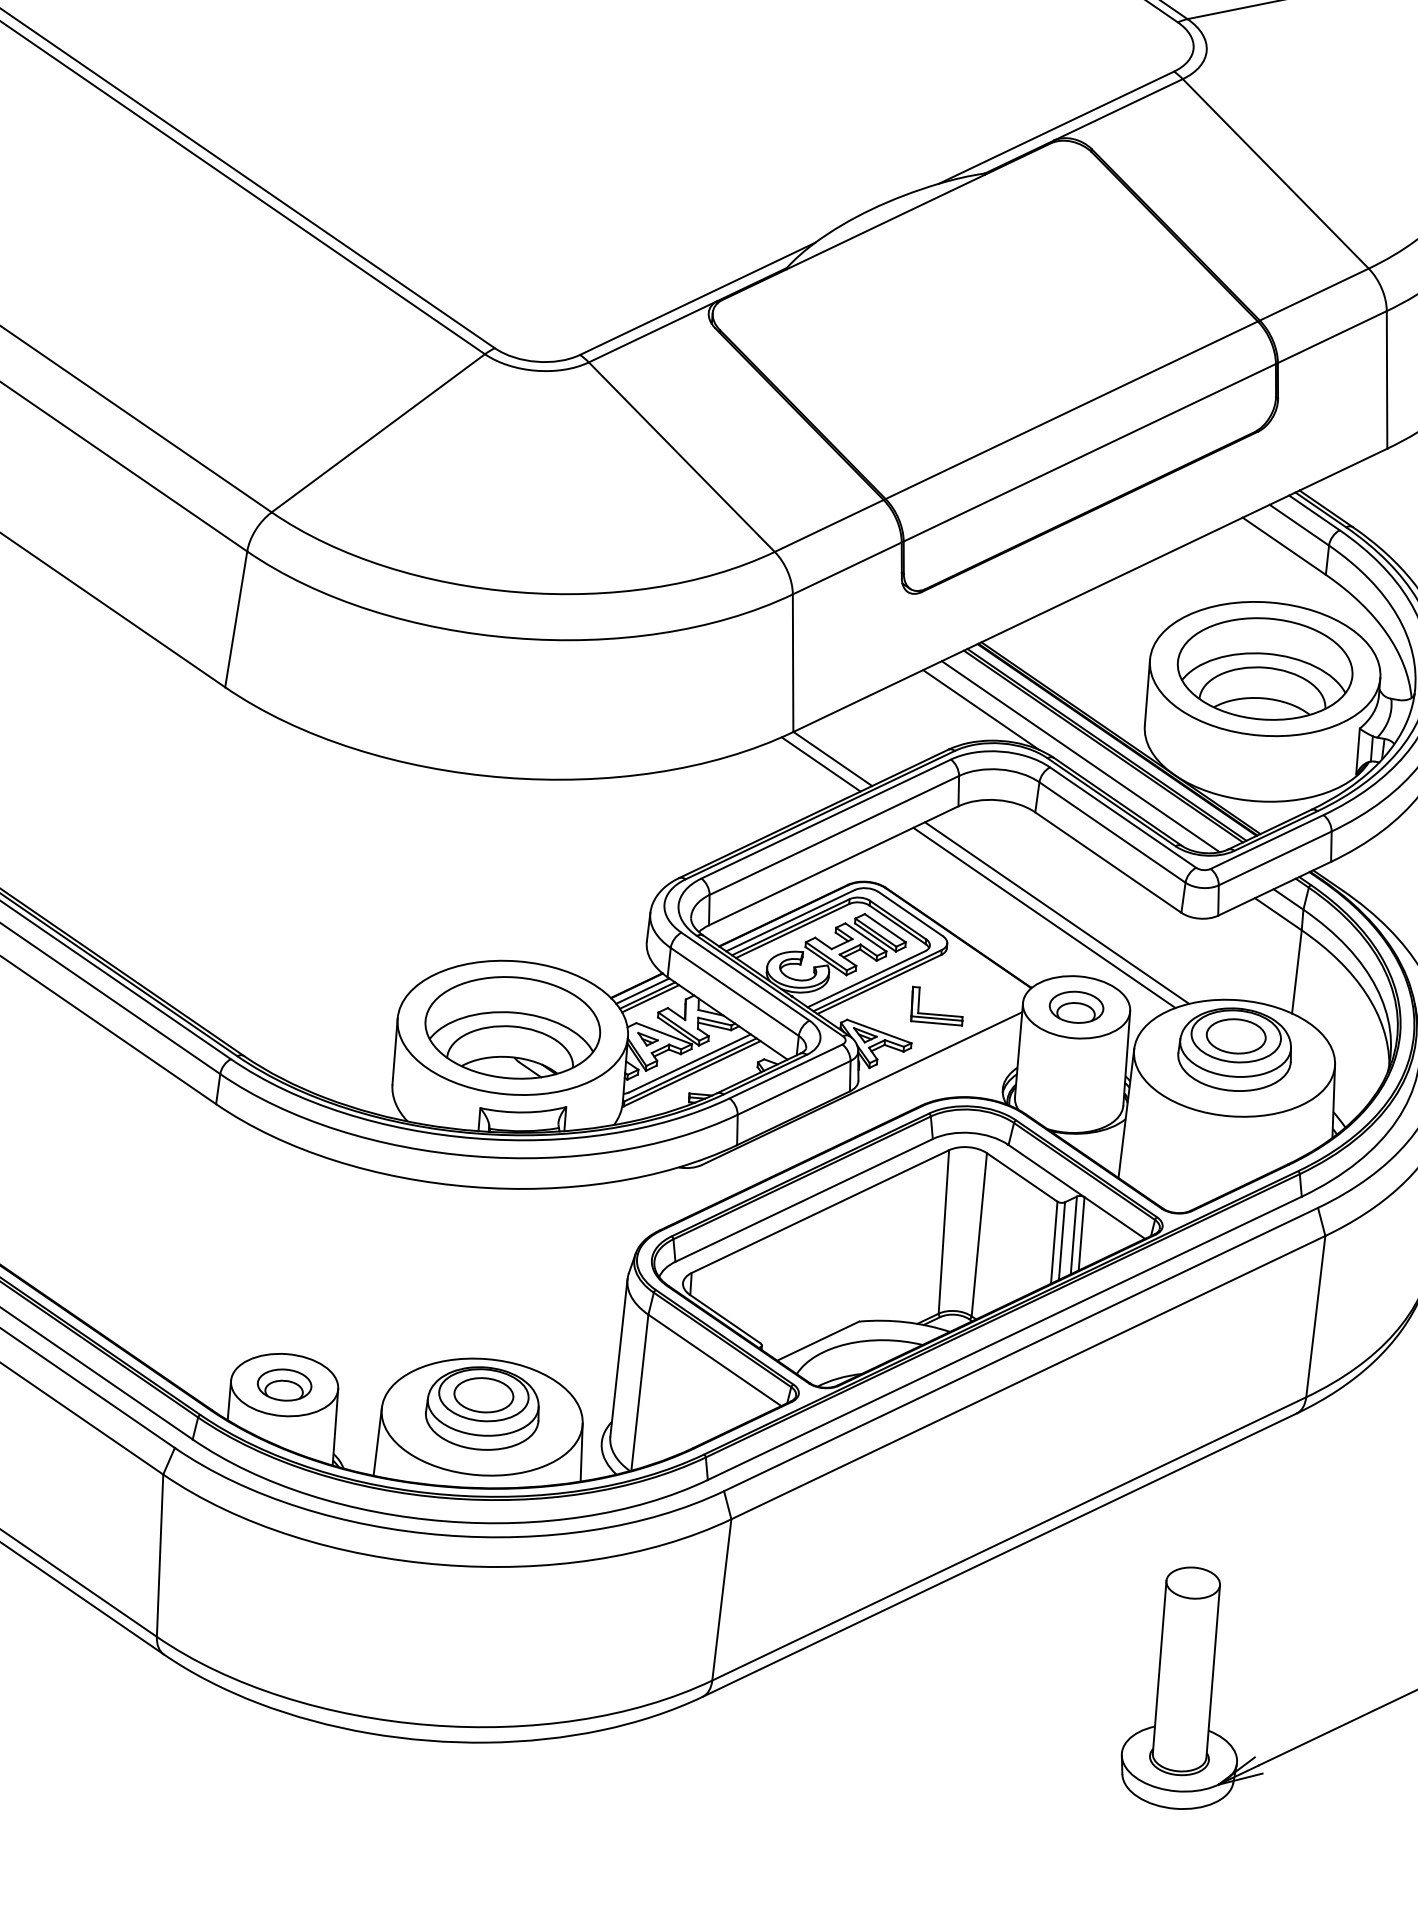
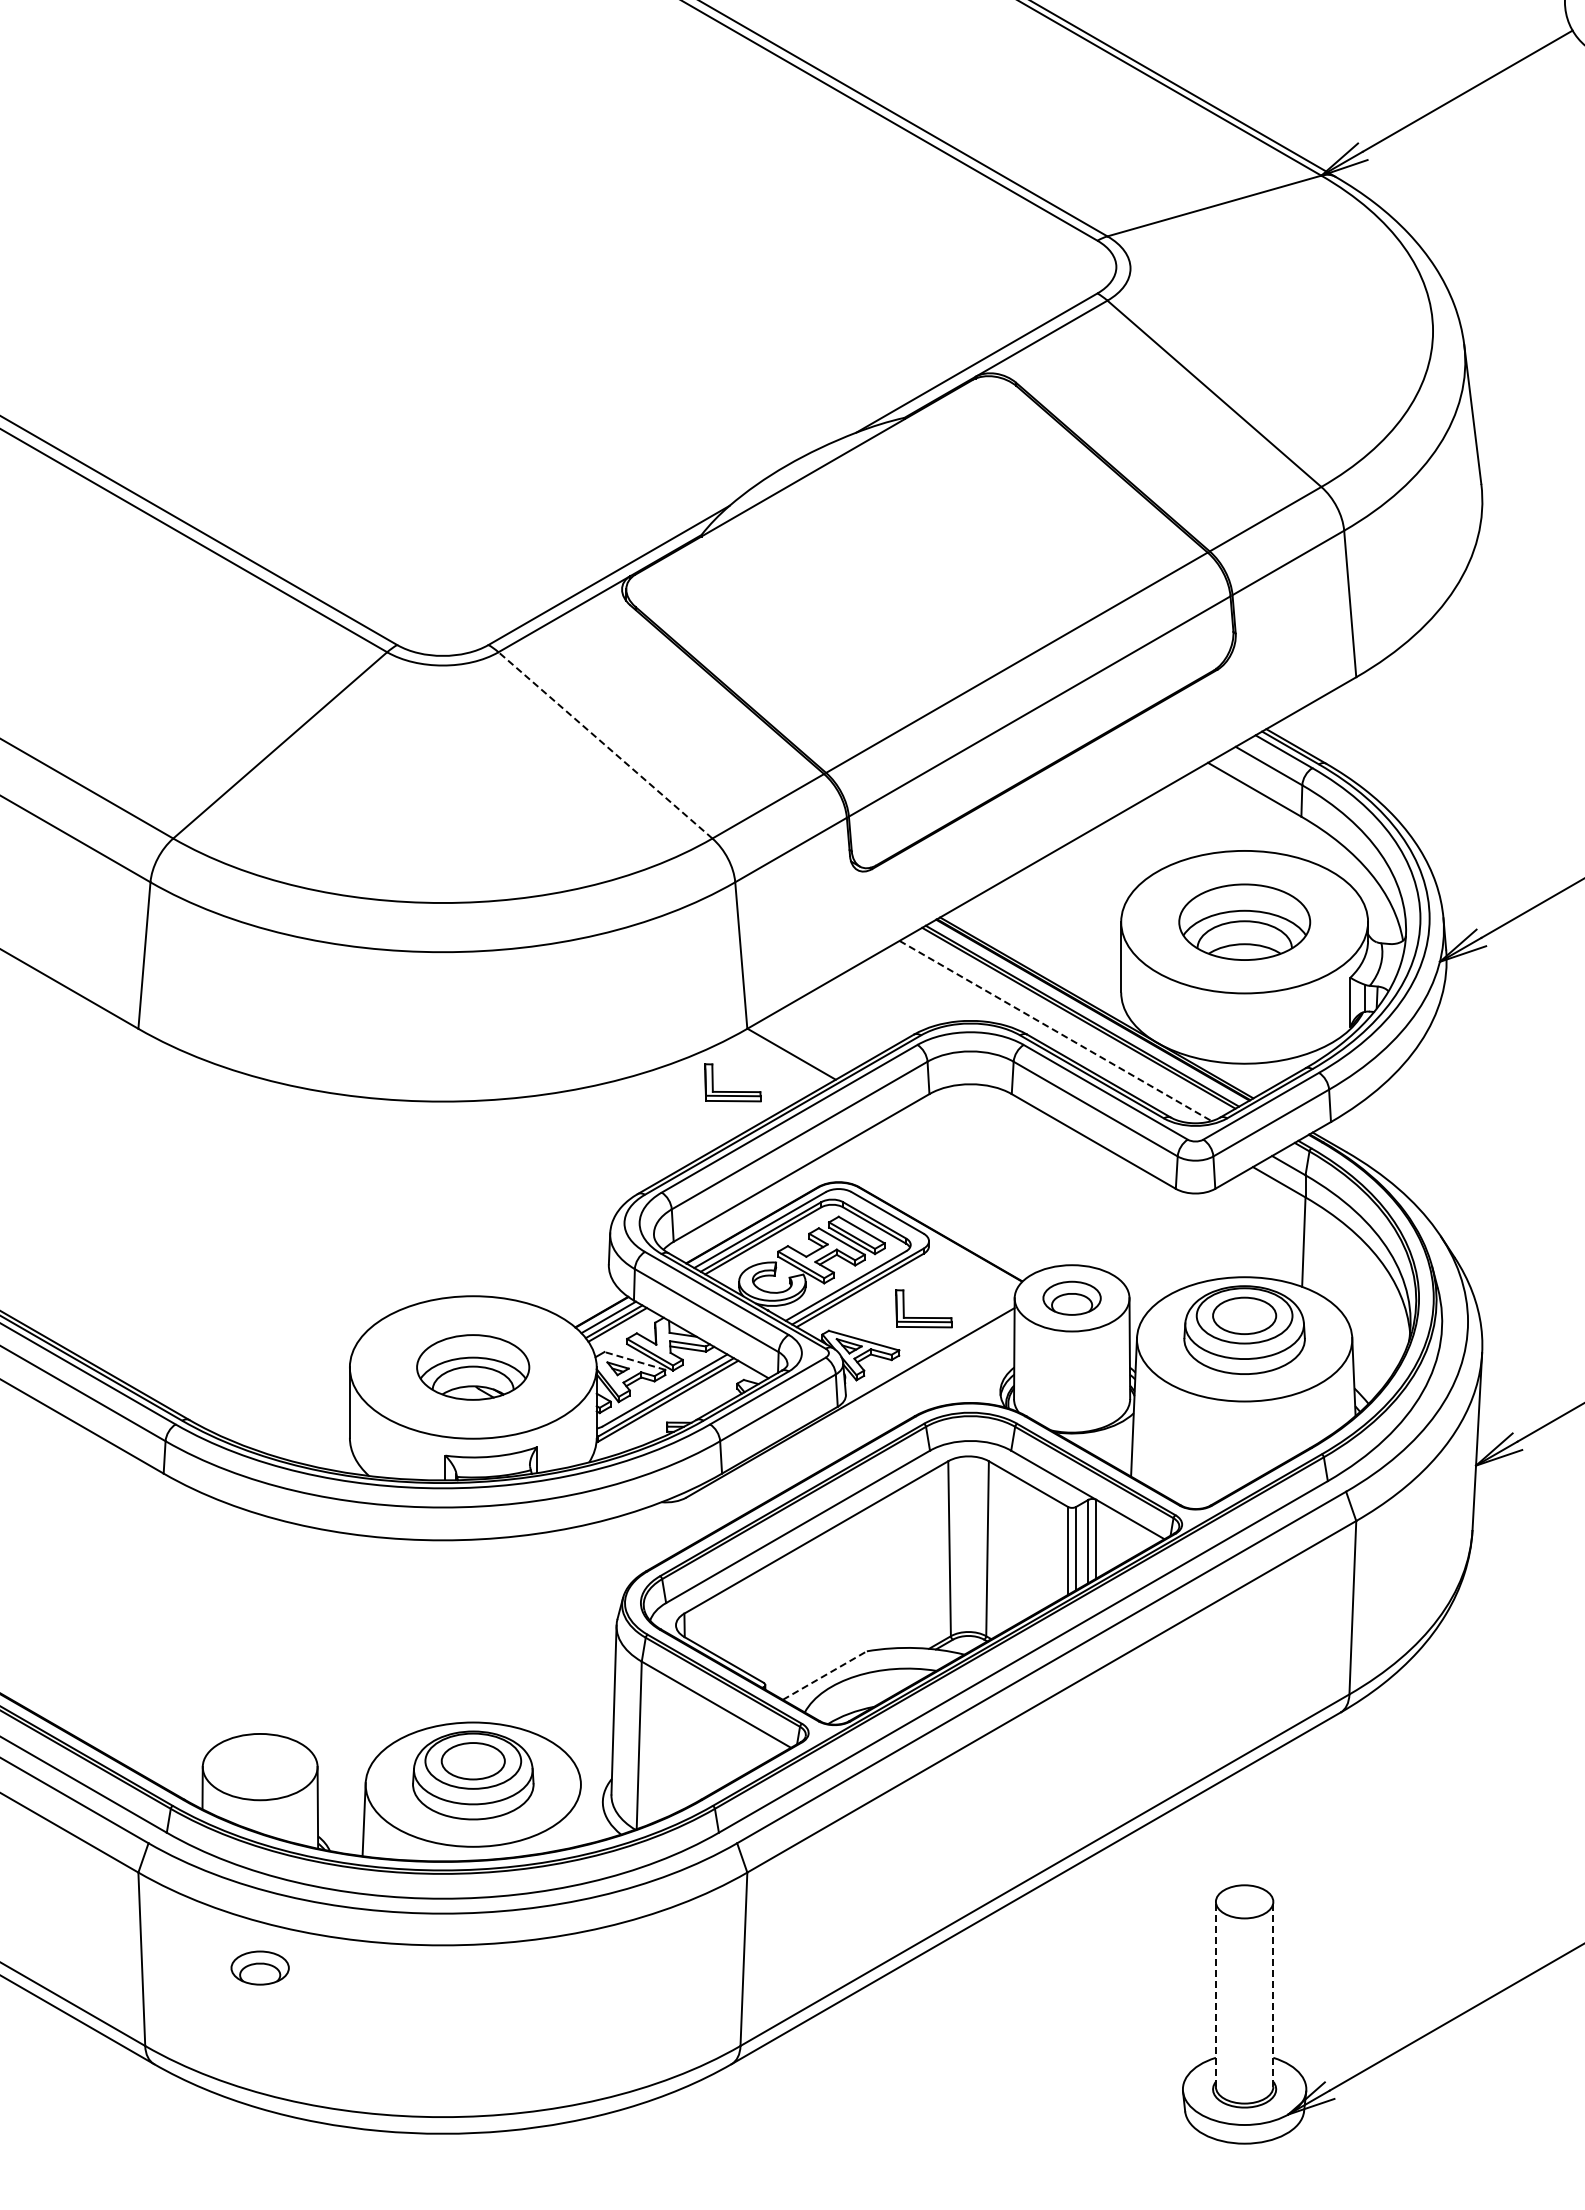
line: (681, 457) -> (605, 745), solid -> dashed
part: (1265, 669) -> (1244, 922), size x0.7
line: (981, 709) -> (945, 989), removed
line: (1081, 757) -> (1056, 1031), solid -> dashed
line: (821, 763) -> (779, 1060), removed
part: (774, 789) -> (732, 1091), added
line: (1057, 913) -> (1043, 1199), removed
line: (1044, 917) -> (1030, 1205), removed
part: (512, 1027) -> (472, 1367), size x0.6
line: (663, 1033) -> (634, 1360), solid -> dashed
line: (818, 1341) -> (825, 1675), solid -> dashed
part: (284, 1384) -> (259, 1967), moved
line: (580, 1452) -> (581, 1814), removed
line: (1159, 1667) -> (1215, 1994), solid -> dashed
line: (1213, 1671) -> (1273, 1994), solid -> dashed

